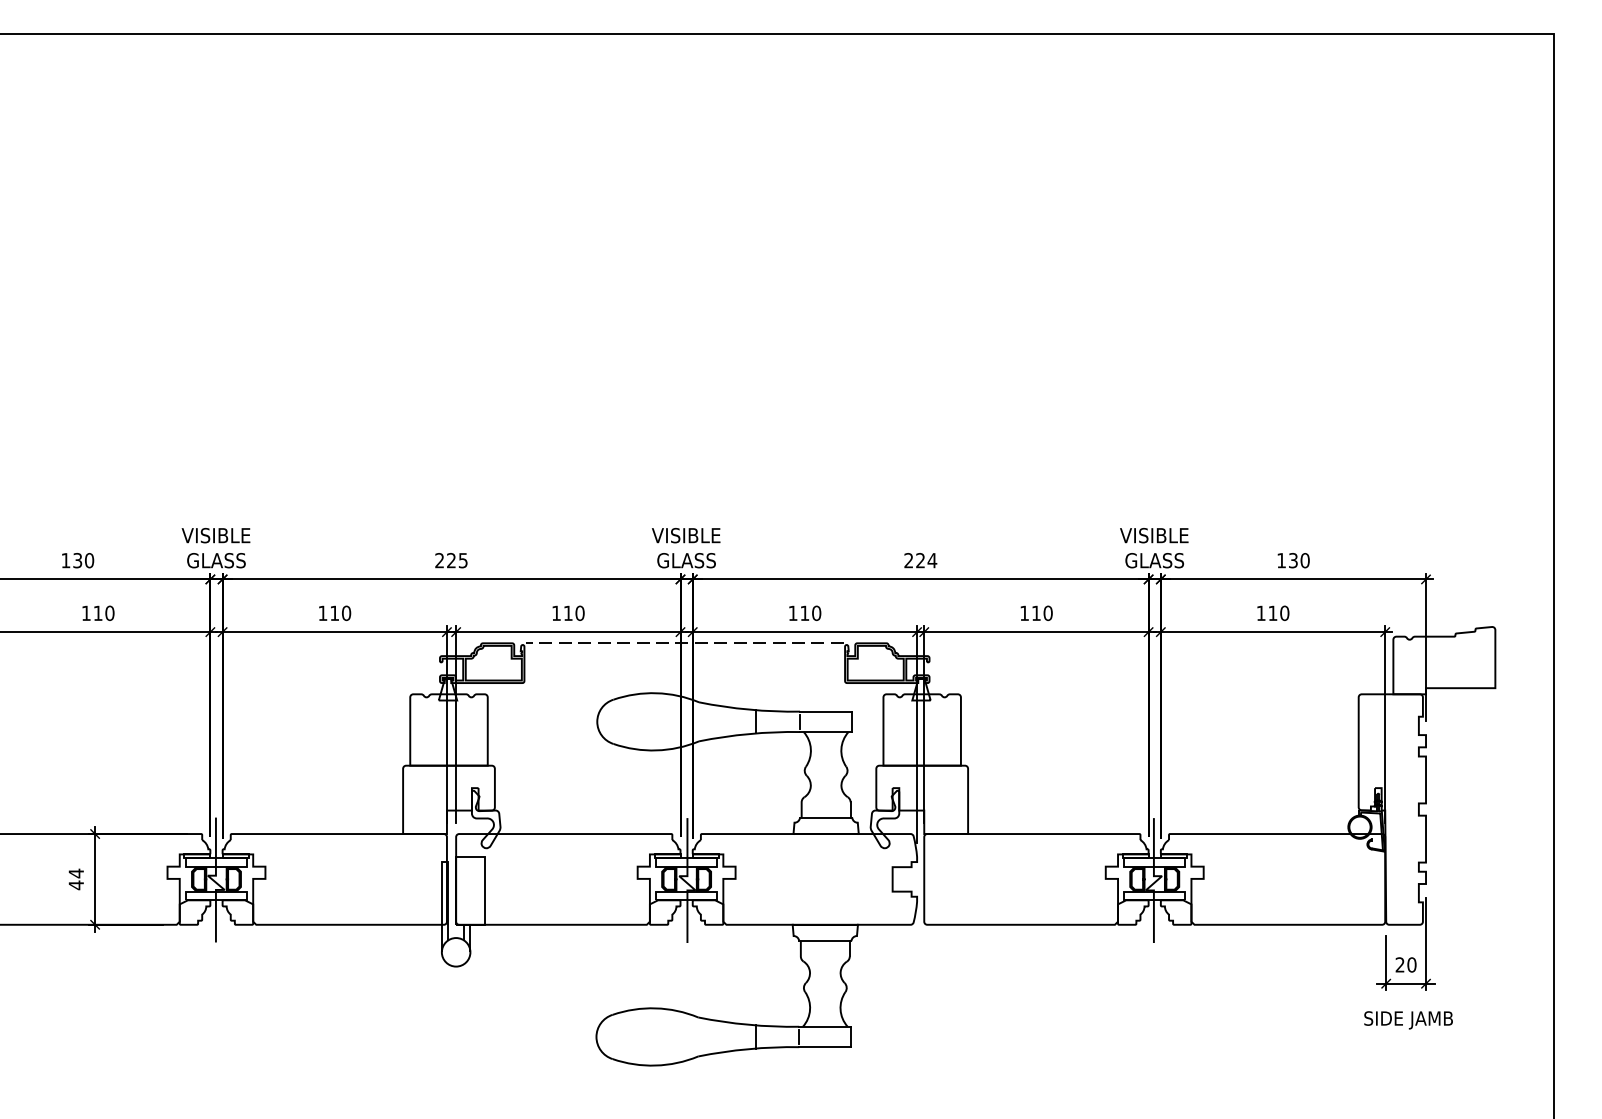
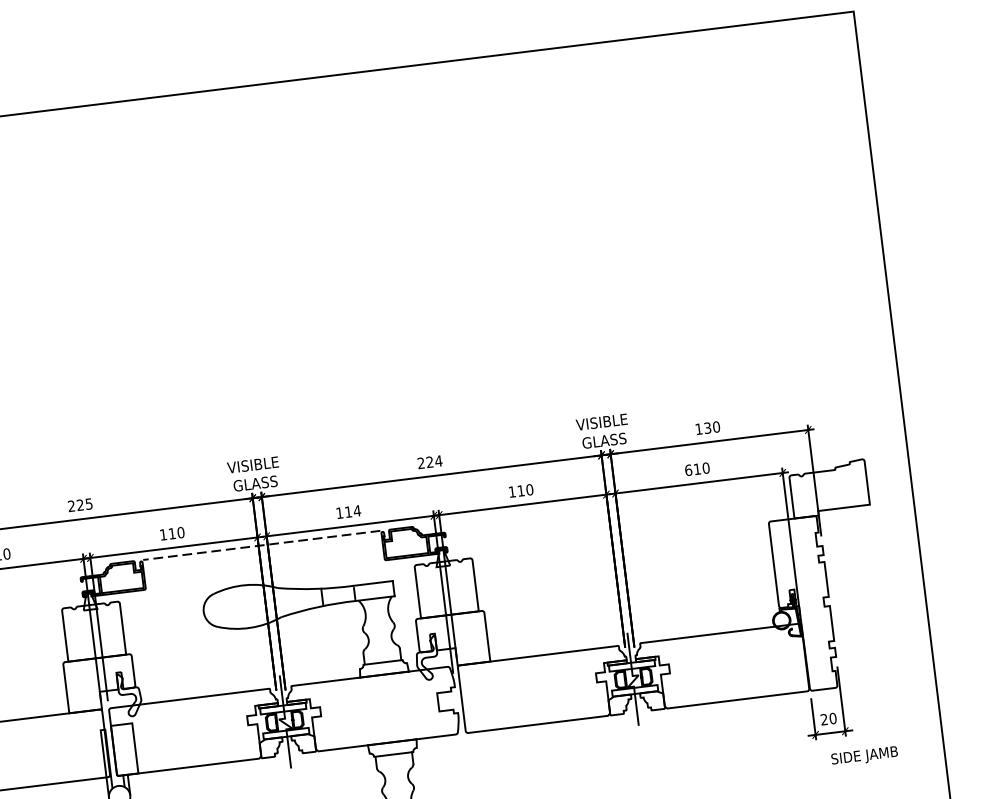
text: (816, 613) -> (357, 511), 110 -> 114
text: (1260, 613) -> (688, 470), 110 -> 610
text: (1408, 1020) -> (864, 756), moved

